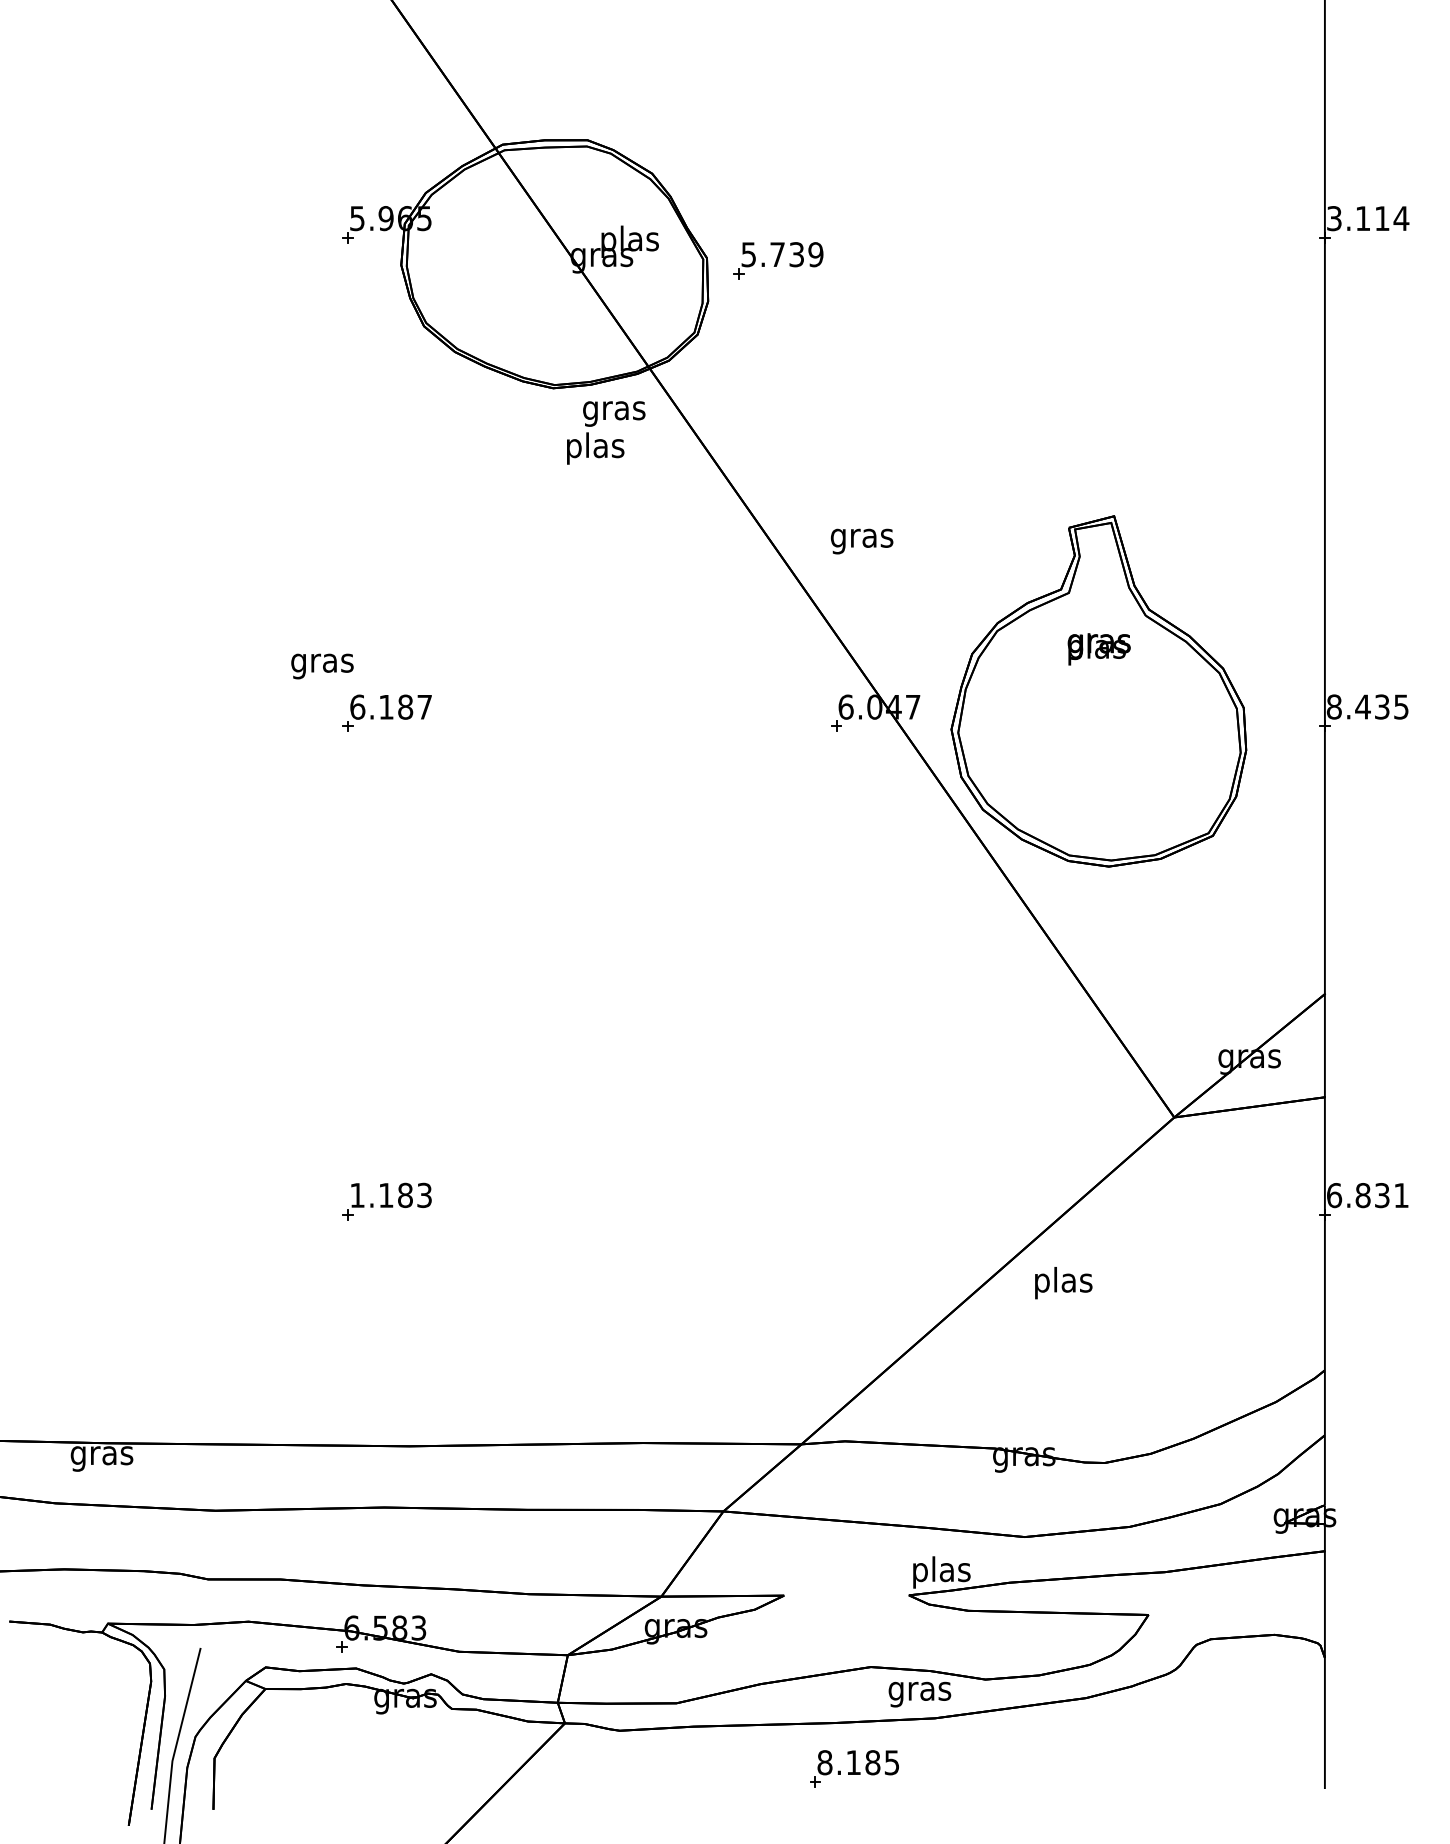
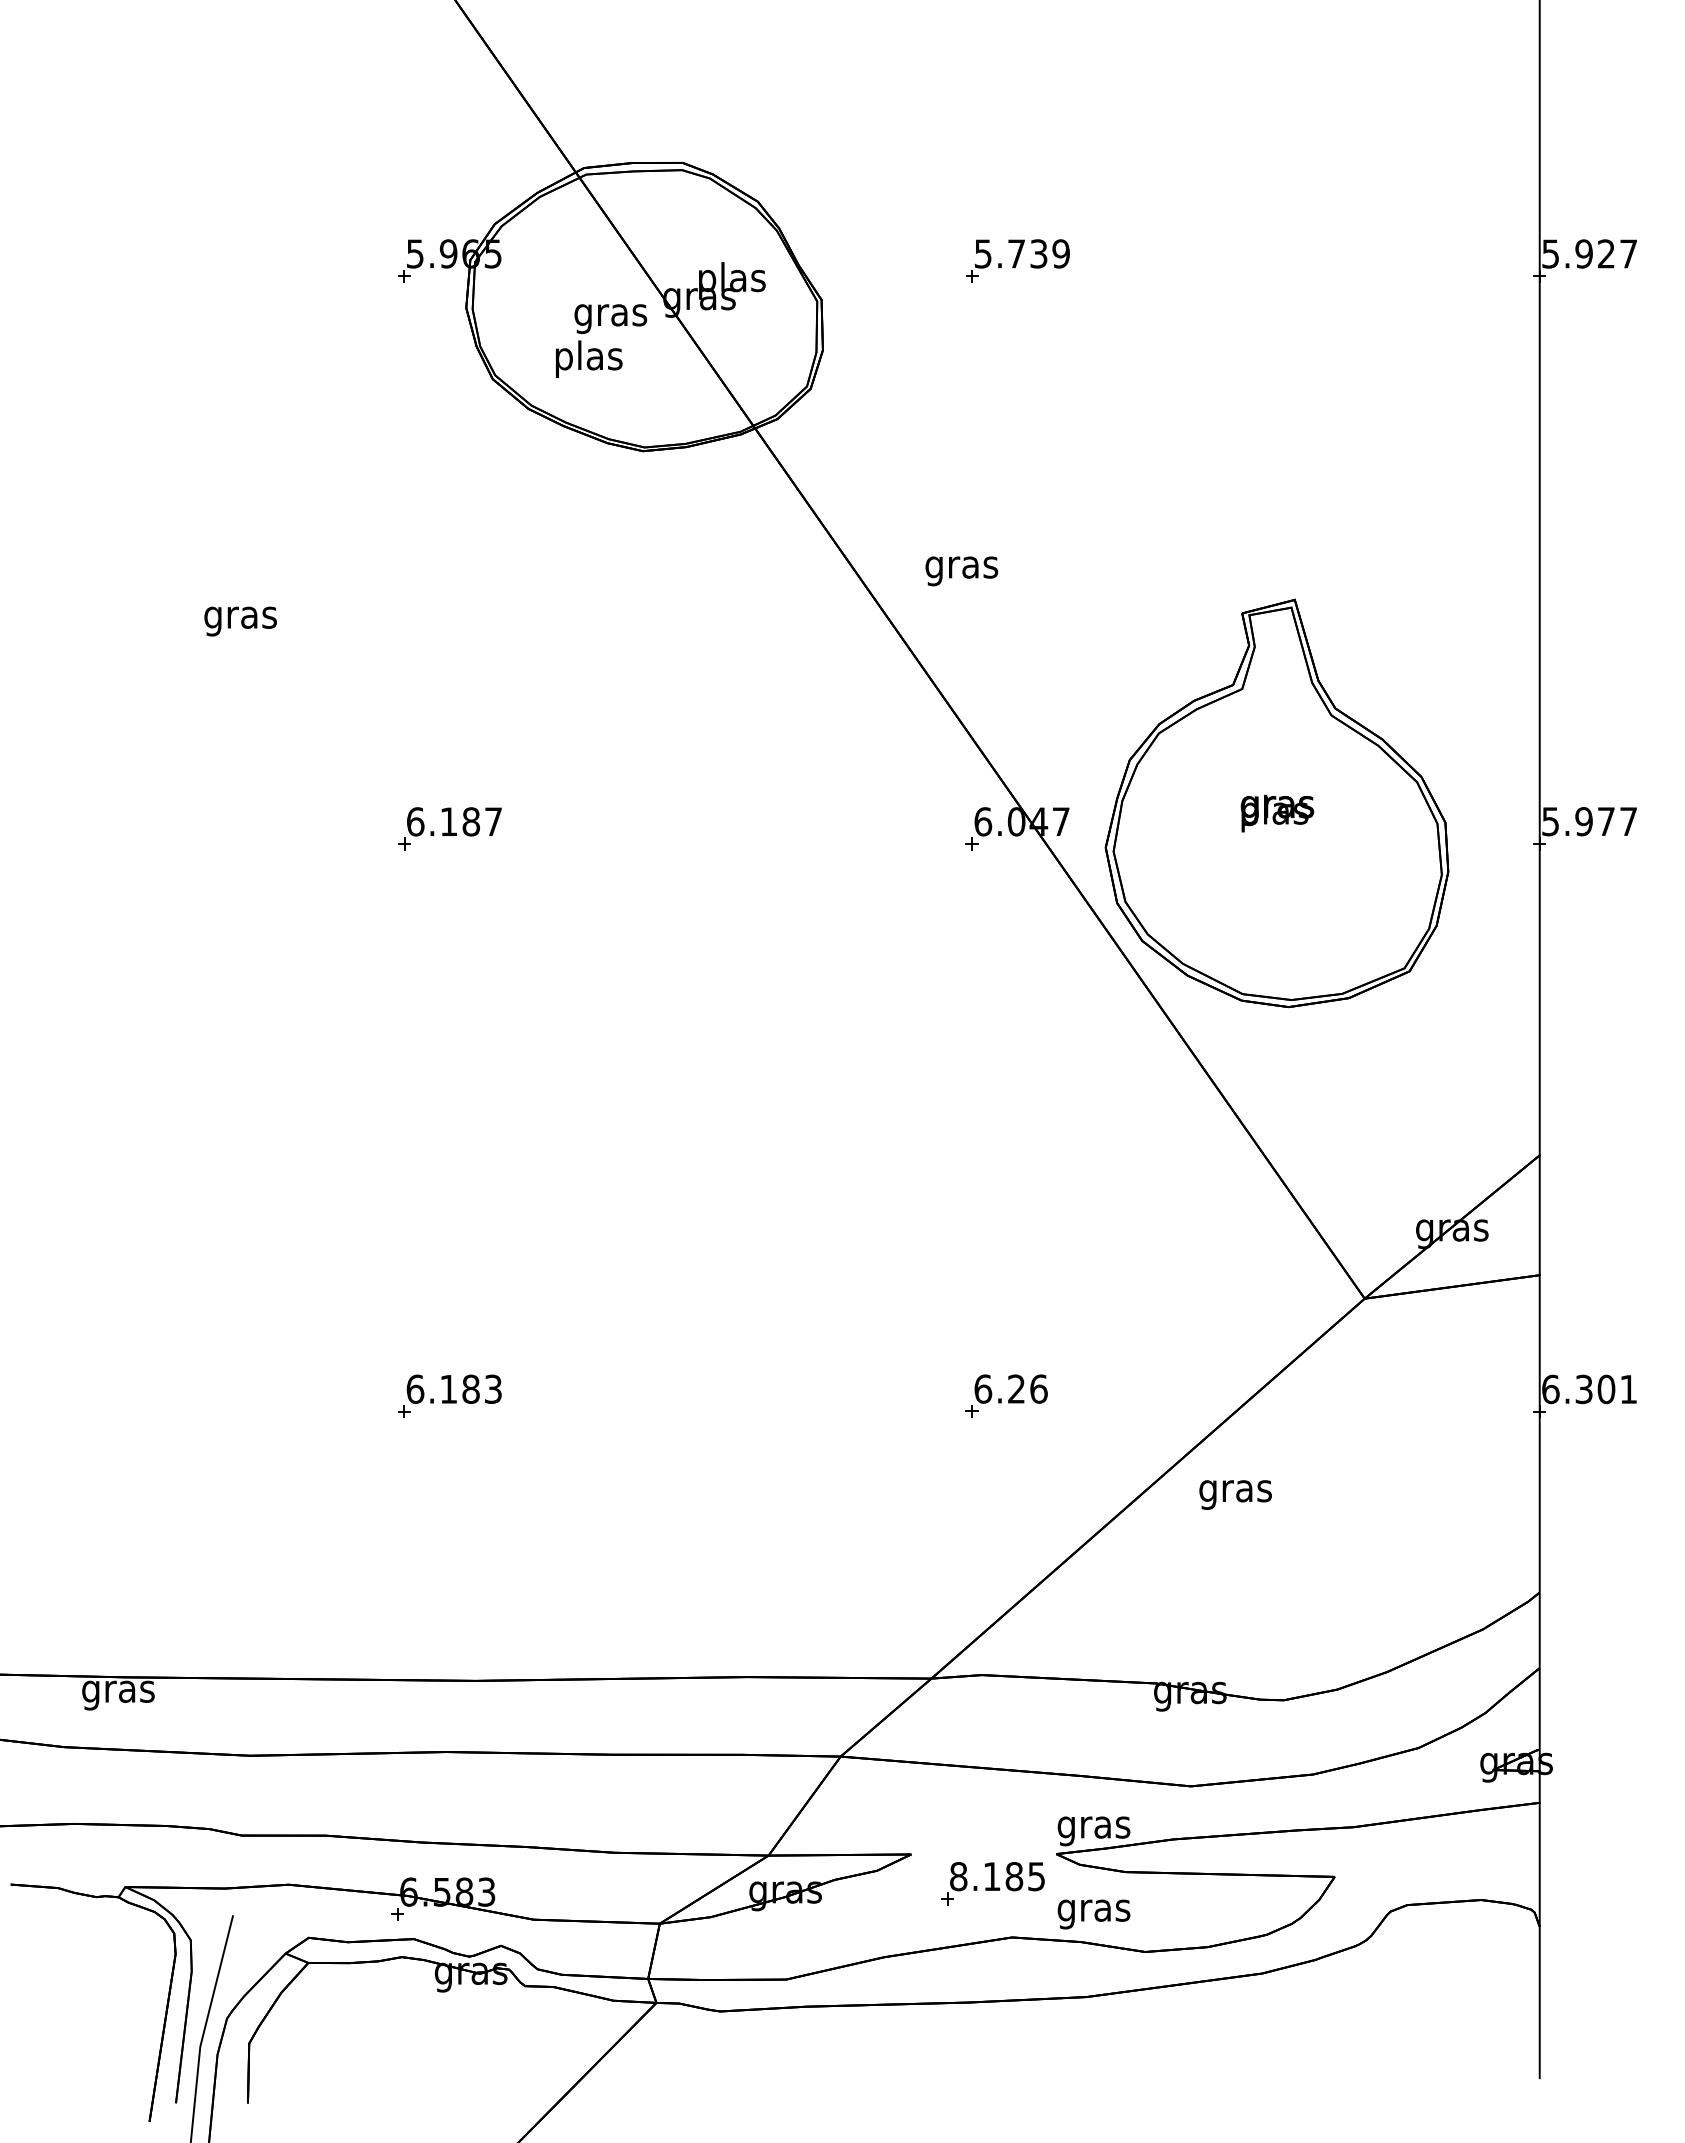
text: (1368, 218) -> (1590, 253), 3.114 -> 5.927
part: (778, 260) -> (1017, 260), moved
text: (606, 432) -> (601, 340), moved
text: (861, 541) -> (961, 571), moved
text: (1099, 649) -> (1277, 813), moved
text: (322, 666) -> (240, 621), moved
text: (1367, 706) -> (1589, 821), 8.435 -> 5.977
text: (357, 1194) -> (415, 1388), 1.183 -> 6.183
text: (1372, 1195) -> (1595, 1389), 6.831 -> 6.301
part: (866, 1200) -> (1006, 1395), added
text: (1063, 1282) -> (1235, 1490), plas -> gras
text: (940, 1572) -> (1093, 1827), plas -> gras
text: (919, 1694) -> (1093, 1914), moved
part: (854, 1768) -> (992, 1883), moved

